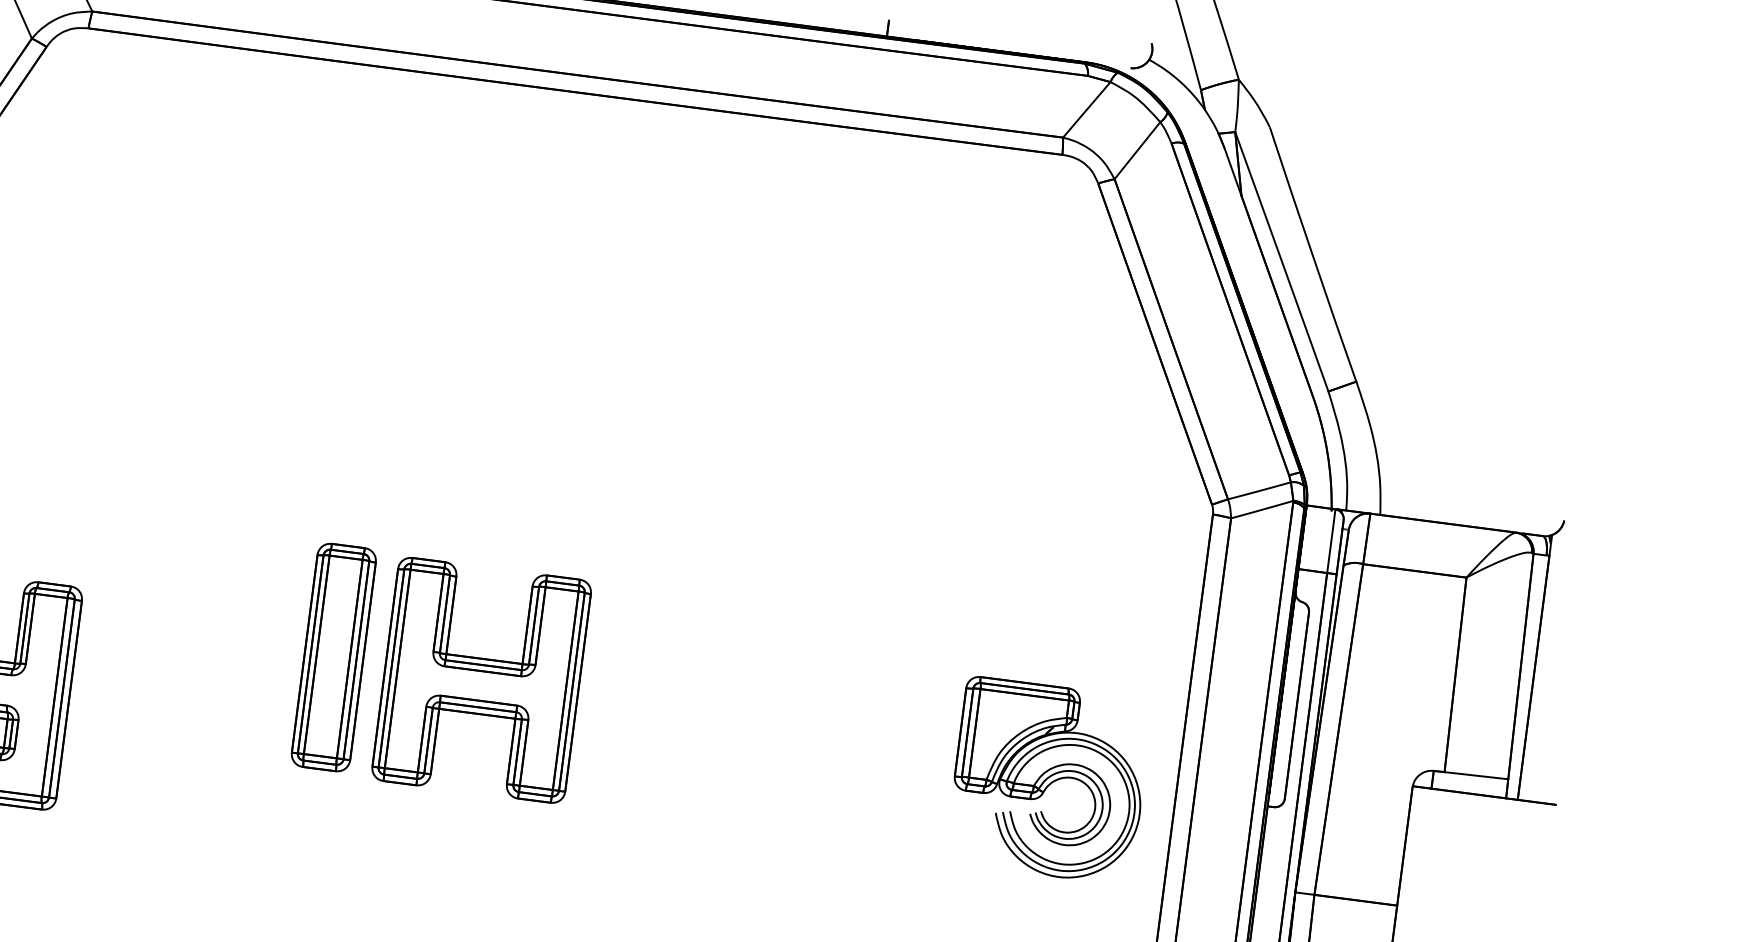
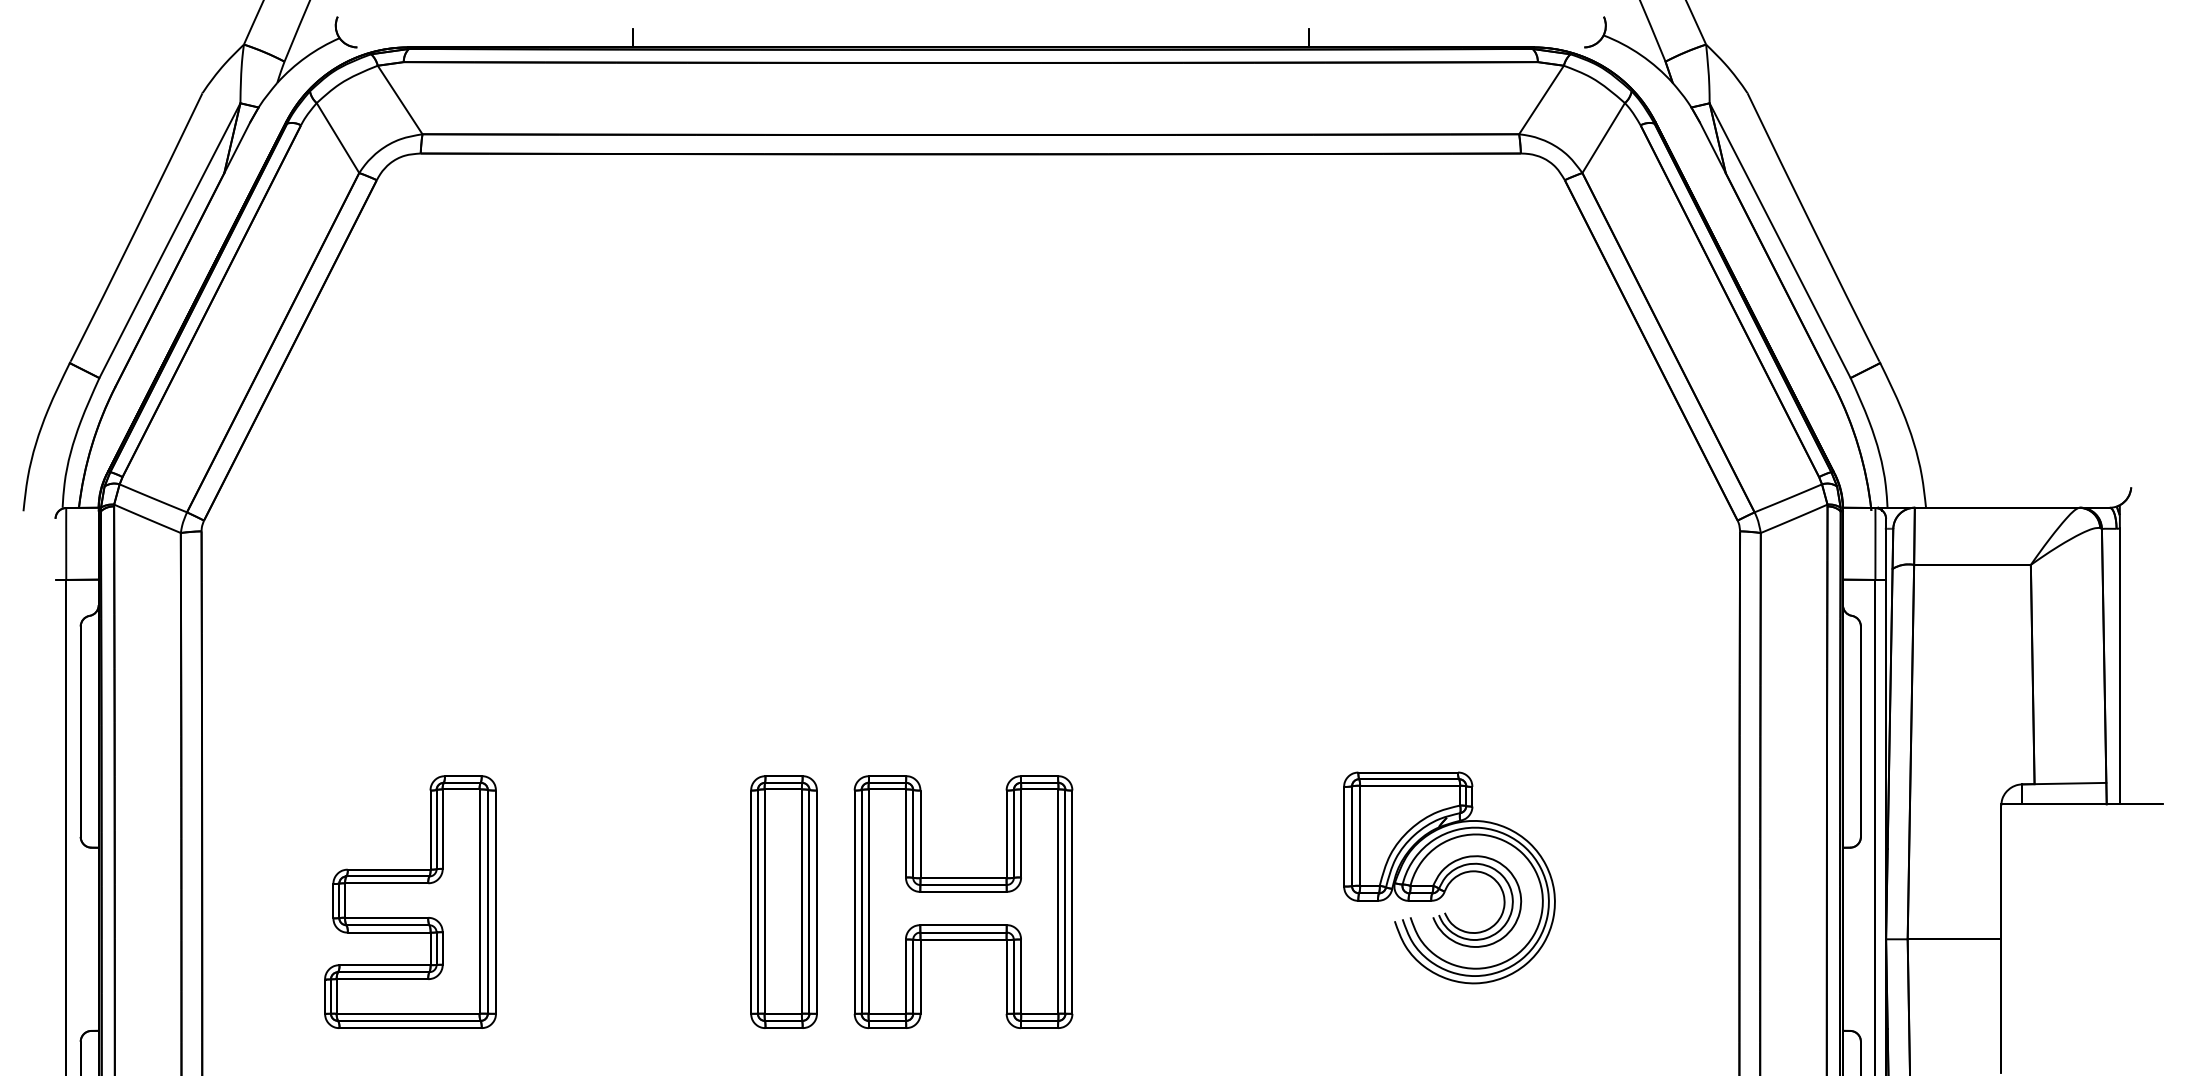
part: (333, 656) -> (783, 901), moved
part: (481, 679) -> (963, 901), moved
part: (1049, 780) -> (1449, 877), moved

